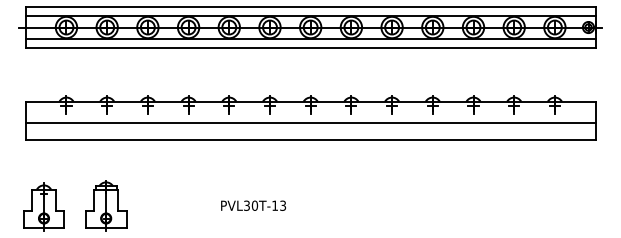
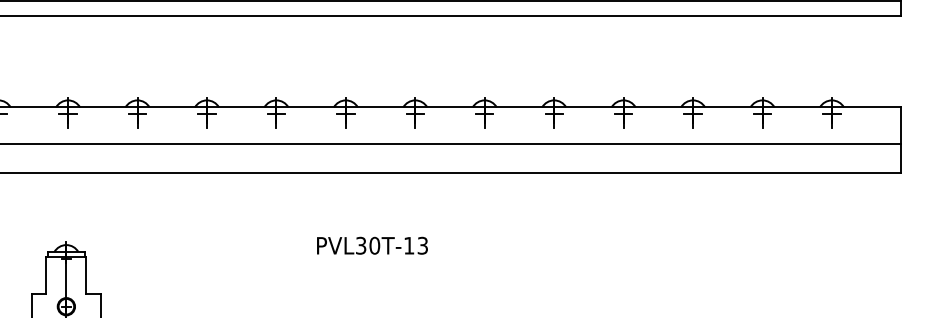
text: (253, 205) -> (372, 245), moved

